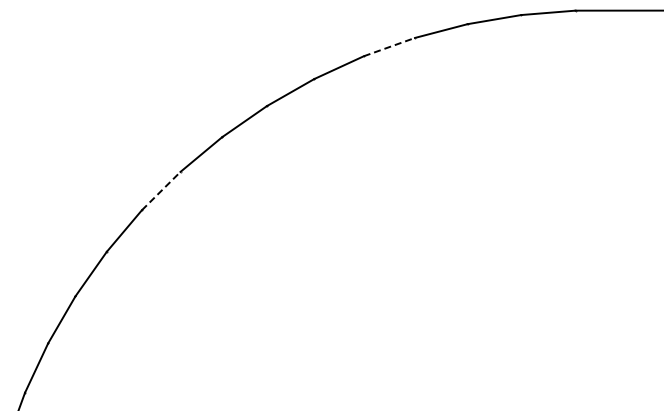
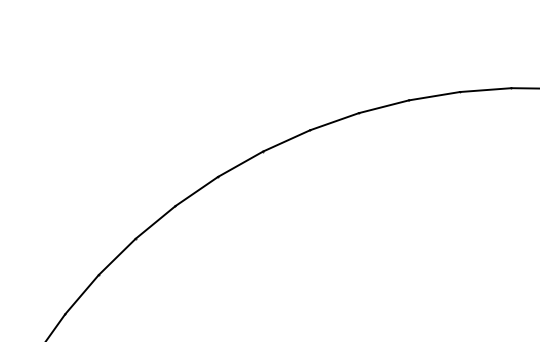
line: (389, 46) -> (434, 95), dashed -> solid
line: (161, 190) -> (197, 191), dashed -> solid

